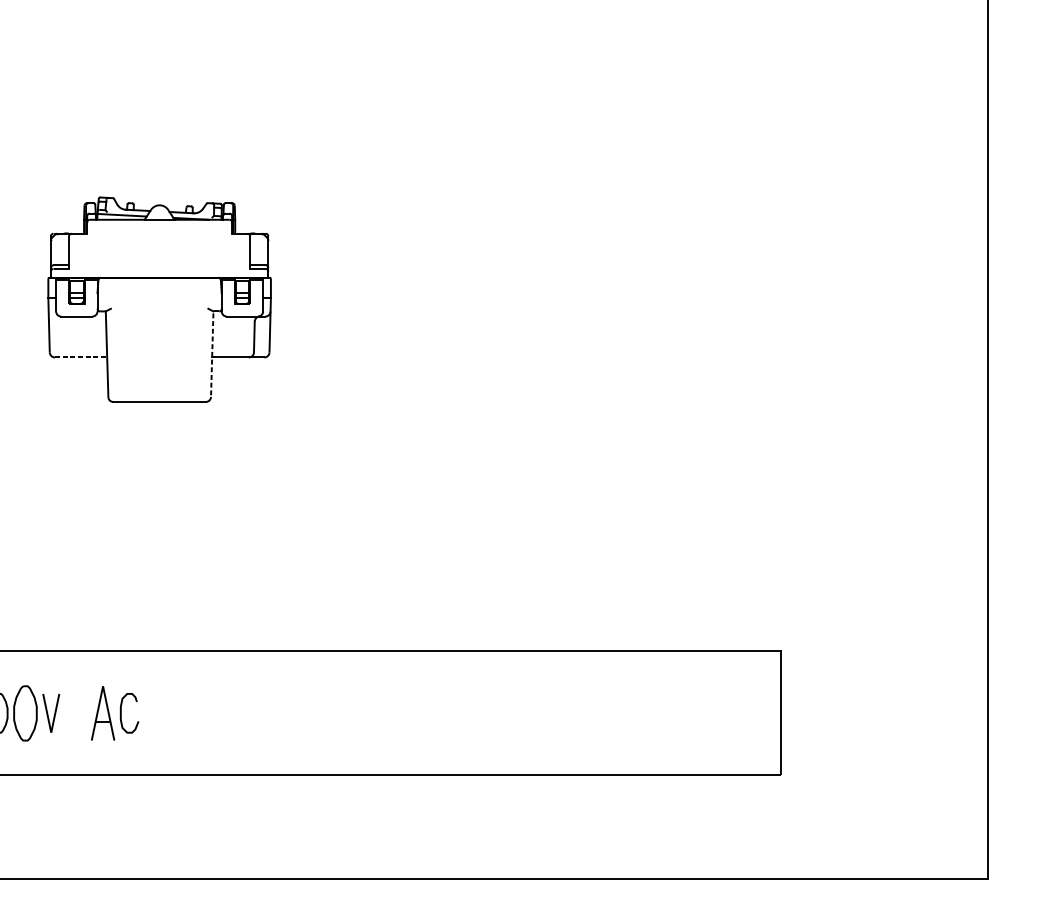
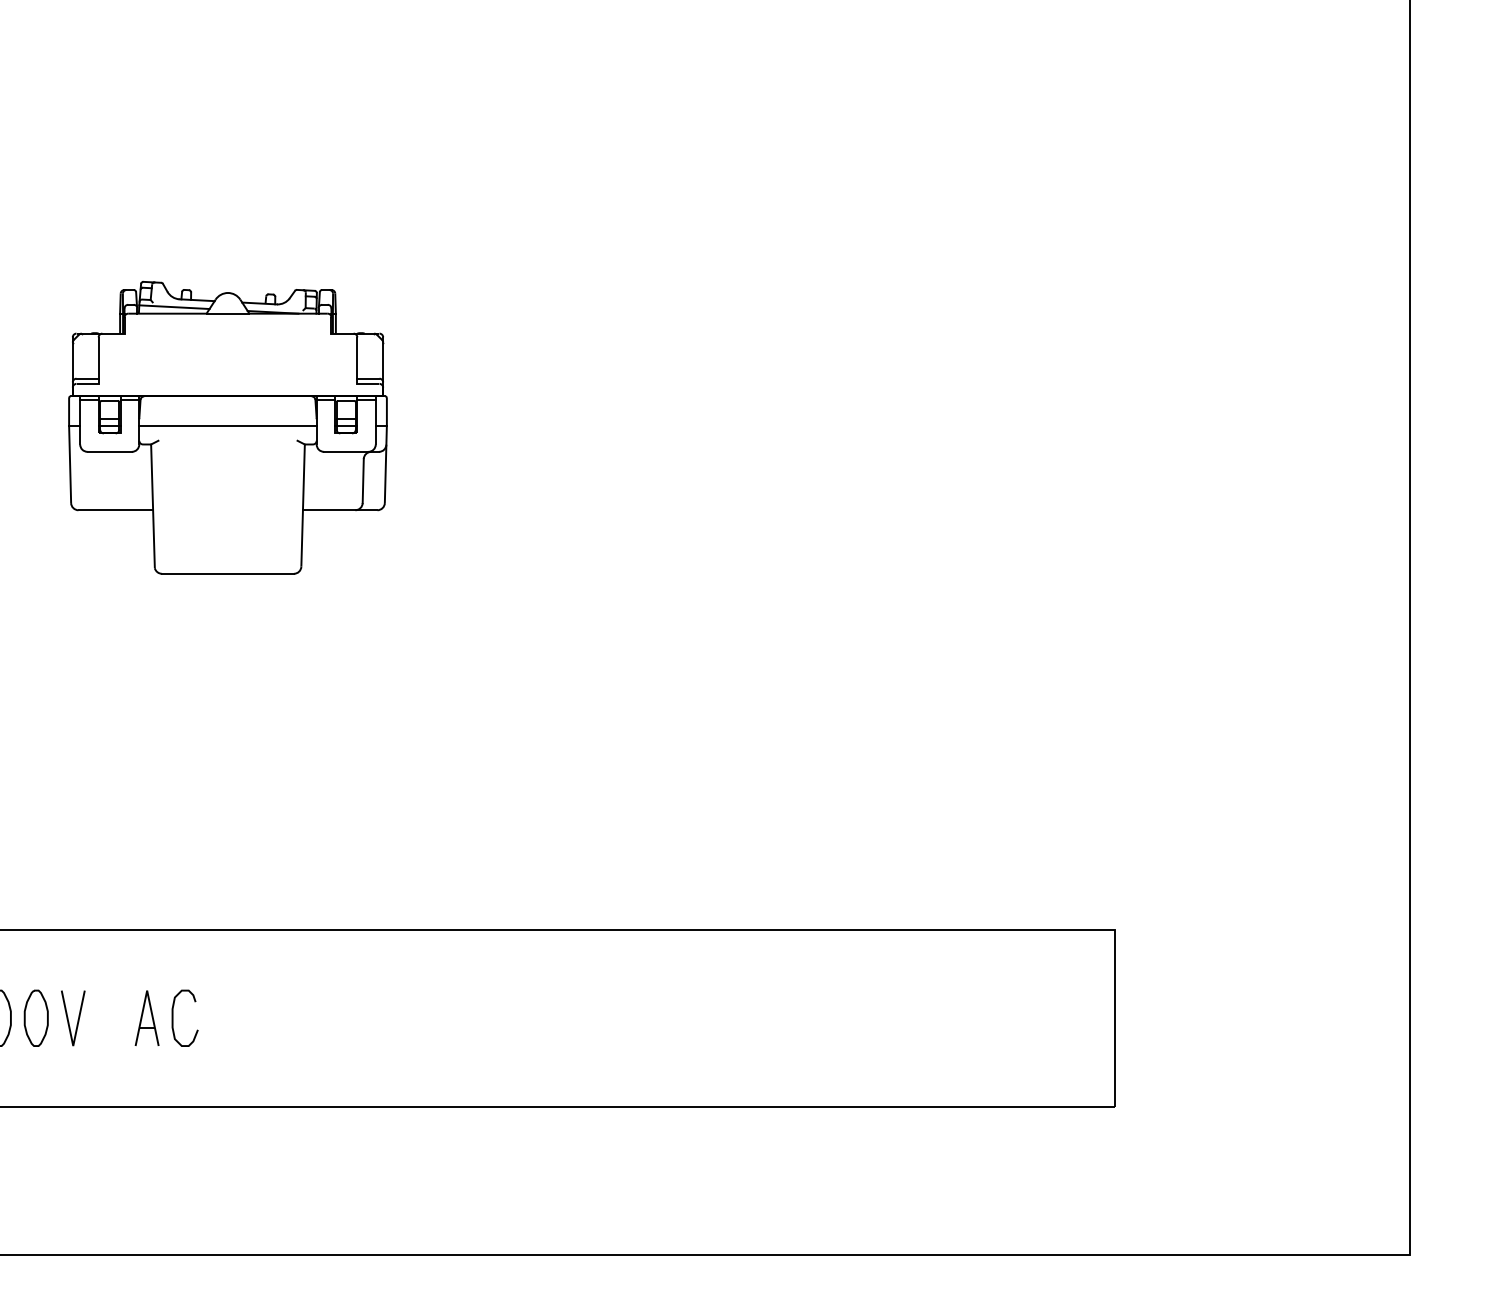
line: (159, 298) -> (227, 426), added
line: (212, 351) -> (303, 501), dashed -> solid
line: (81, 357) -> (116, 510), dashed -> solid
part: (24, 712) -> (35, 1017), size x0.71
part: (102, 712) -> (146, 1017), size x0.71

